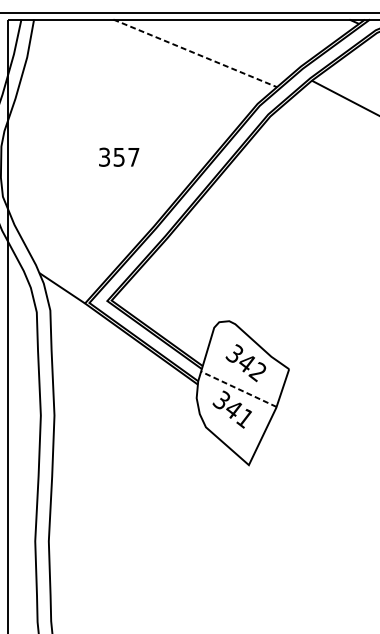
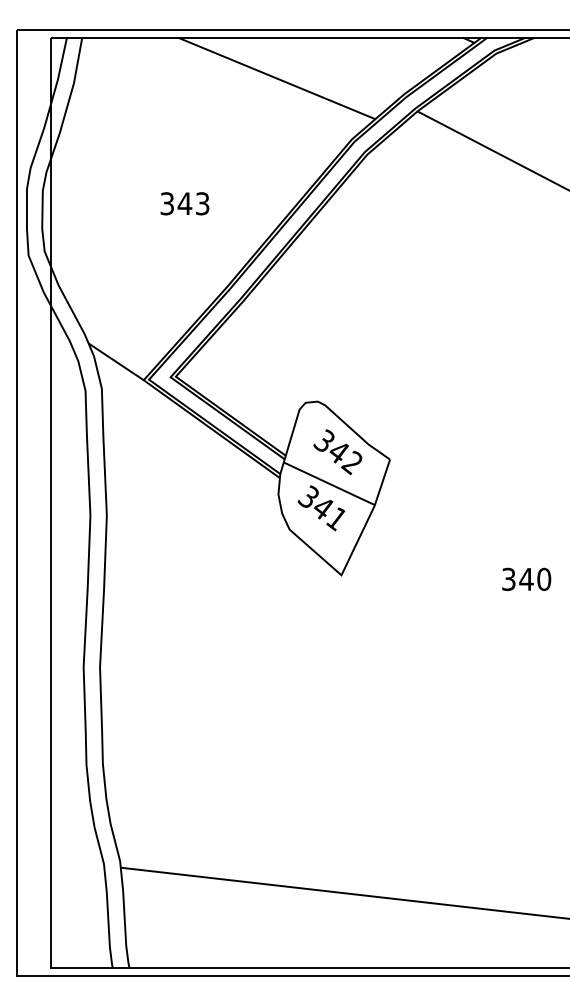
line: (195, 53) -> (276, 78), dashed -> solid
text: (126, 157) -> (193, 203), 357 -> 343
line: (238, 389) -> (328, 483), dashed -> solid

